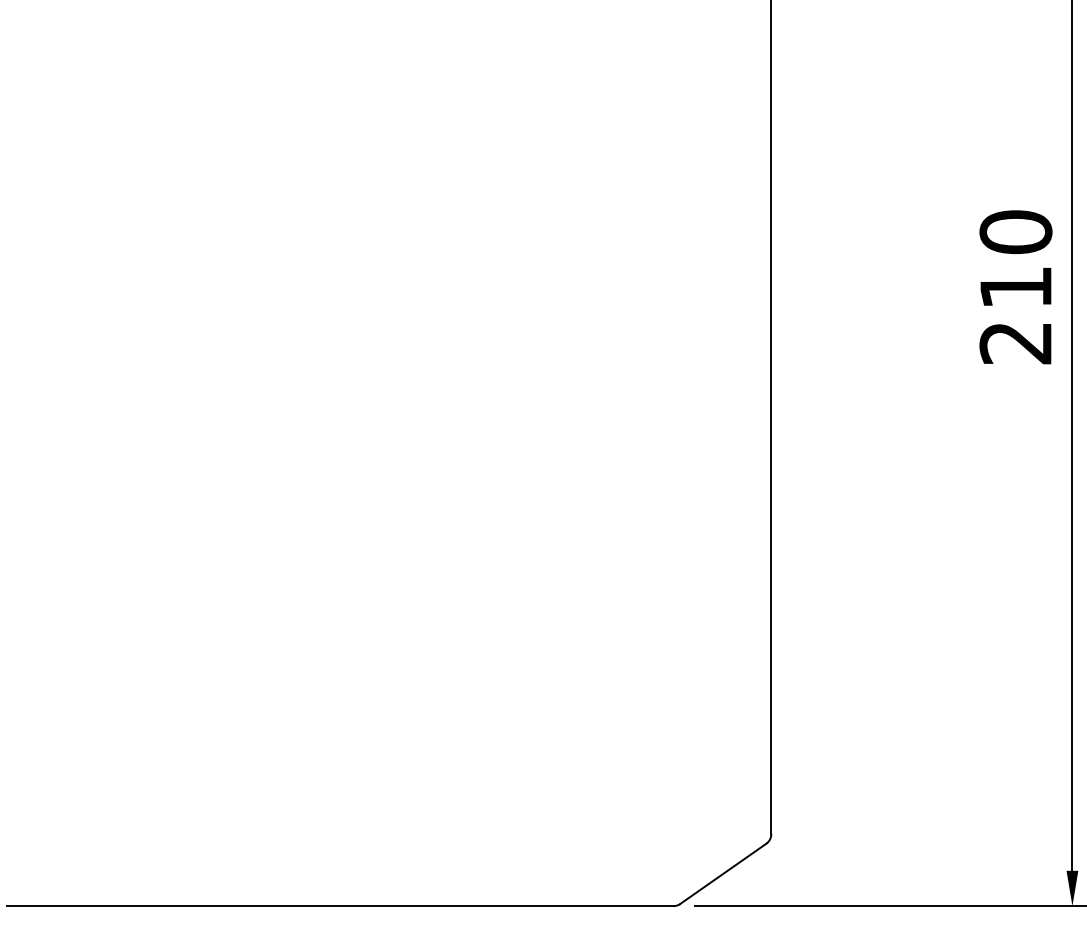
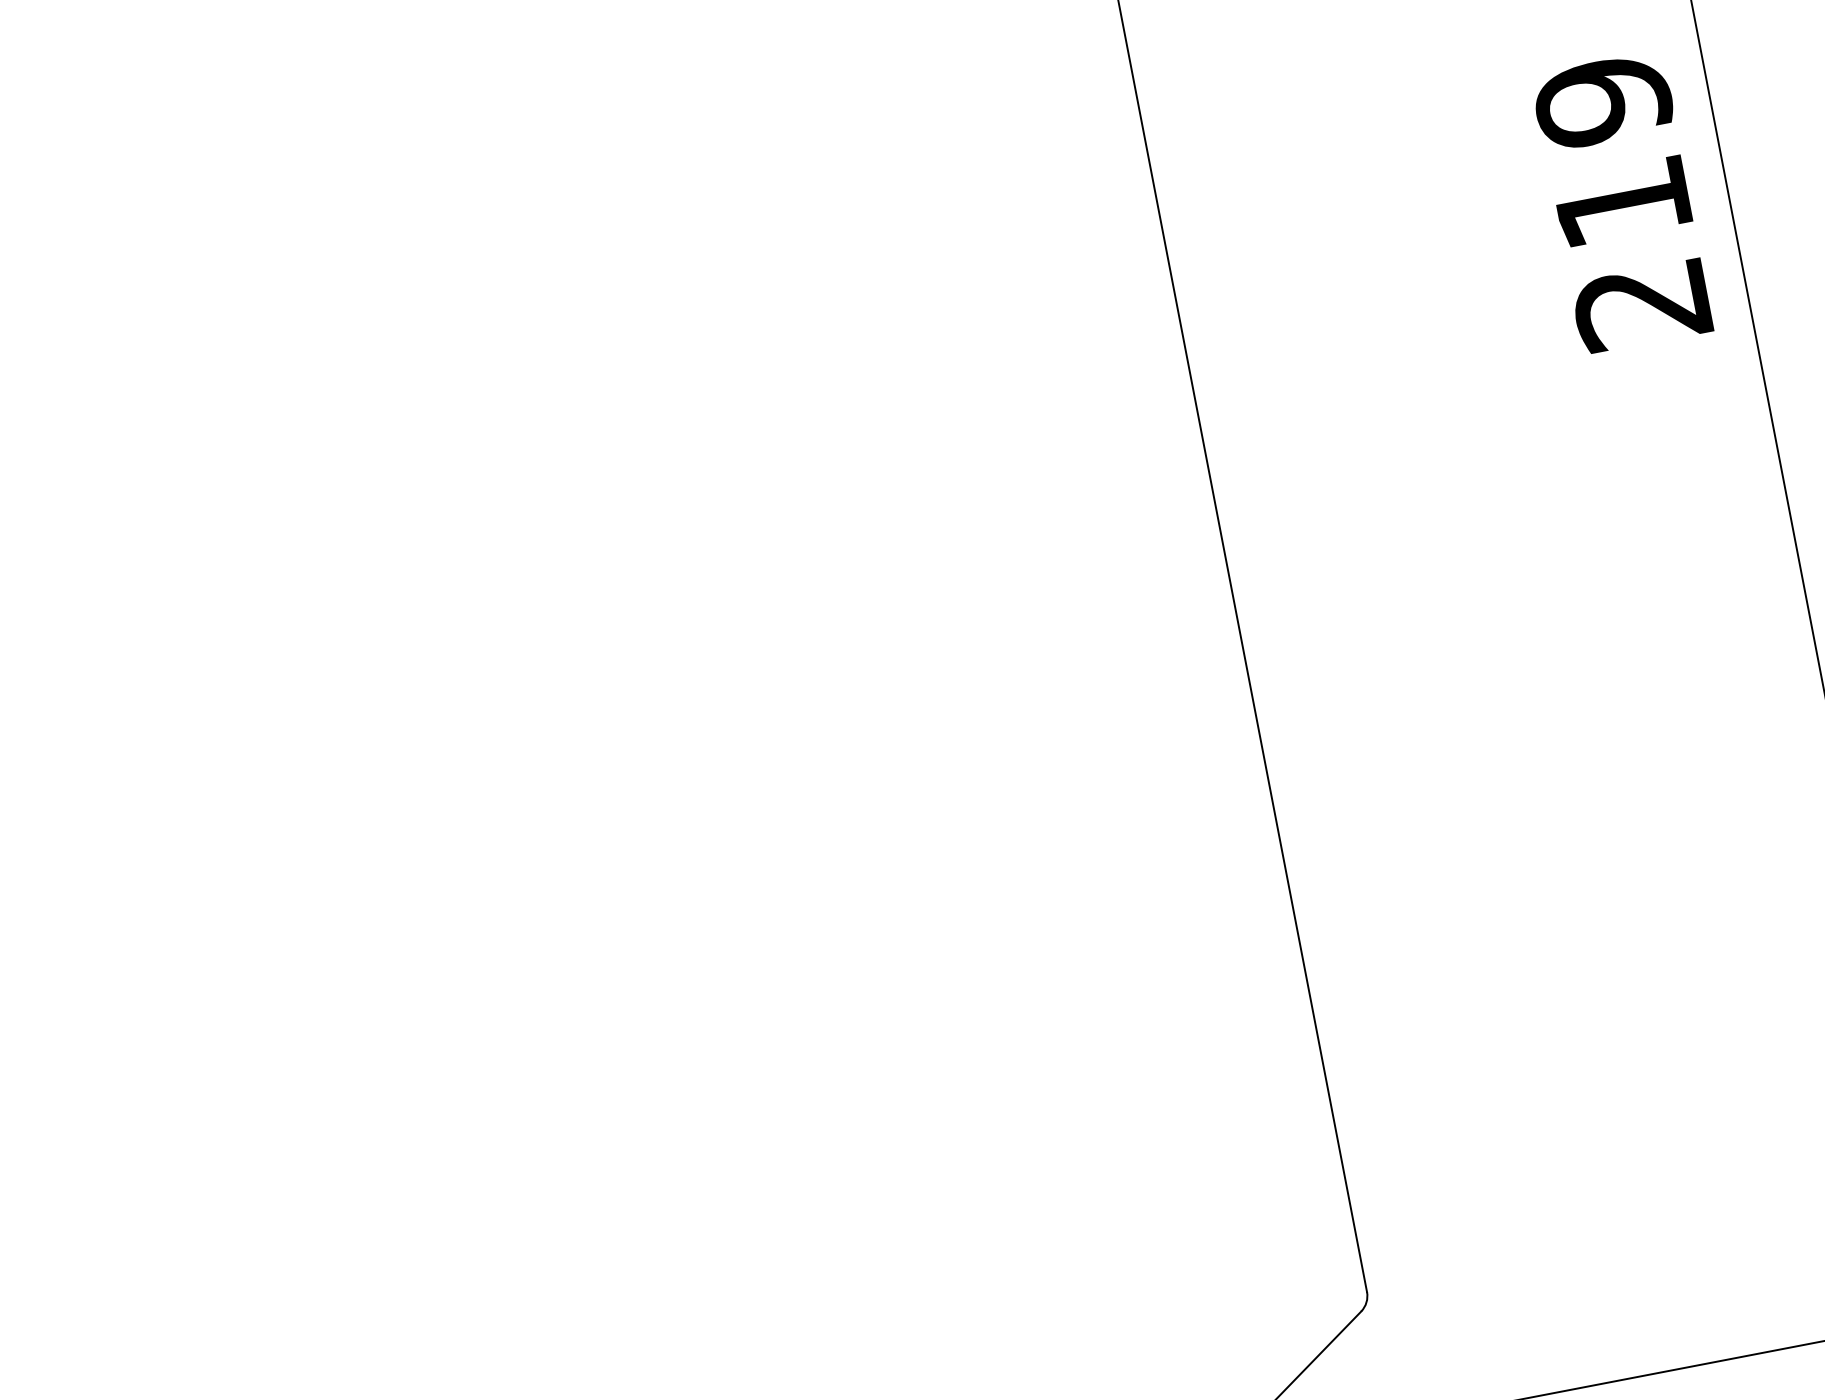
text: (1015, 232) -> (1602, 102), 210 -> 219

